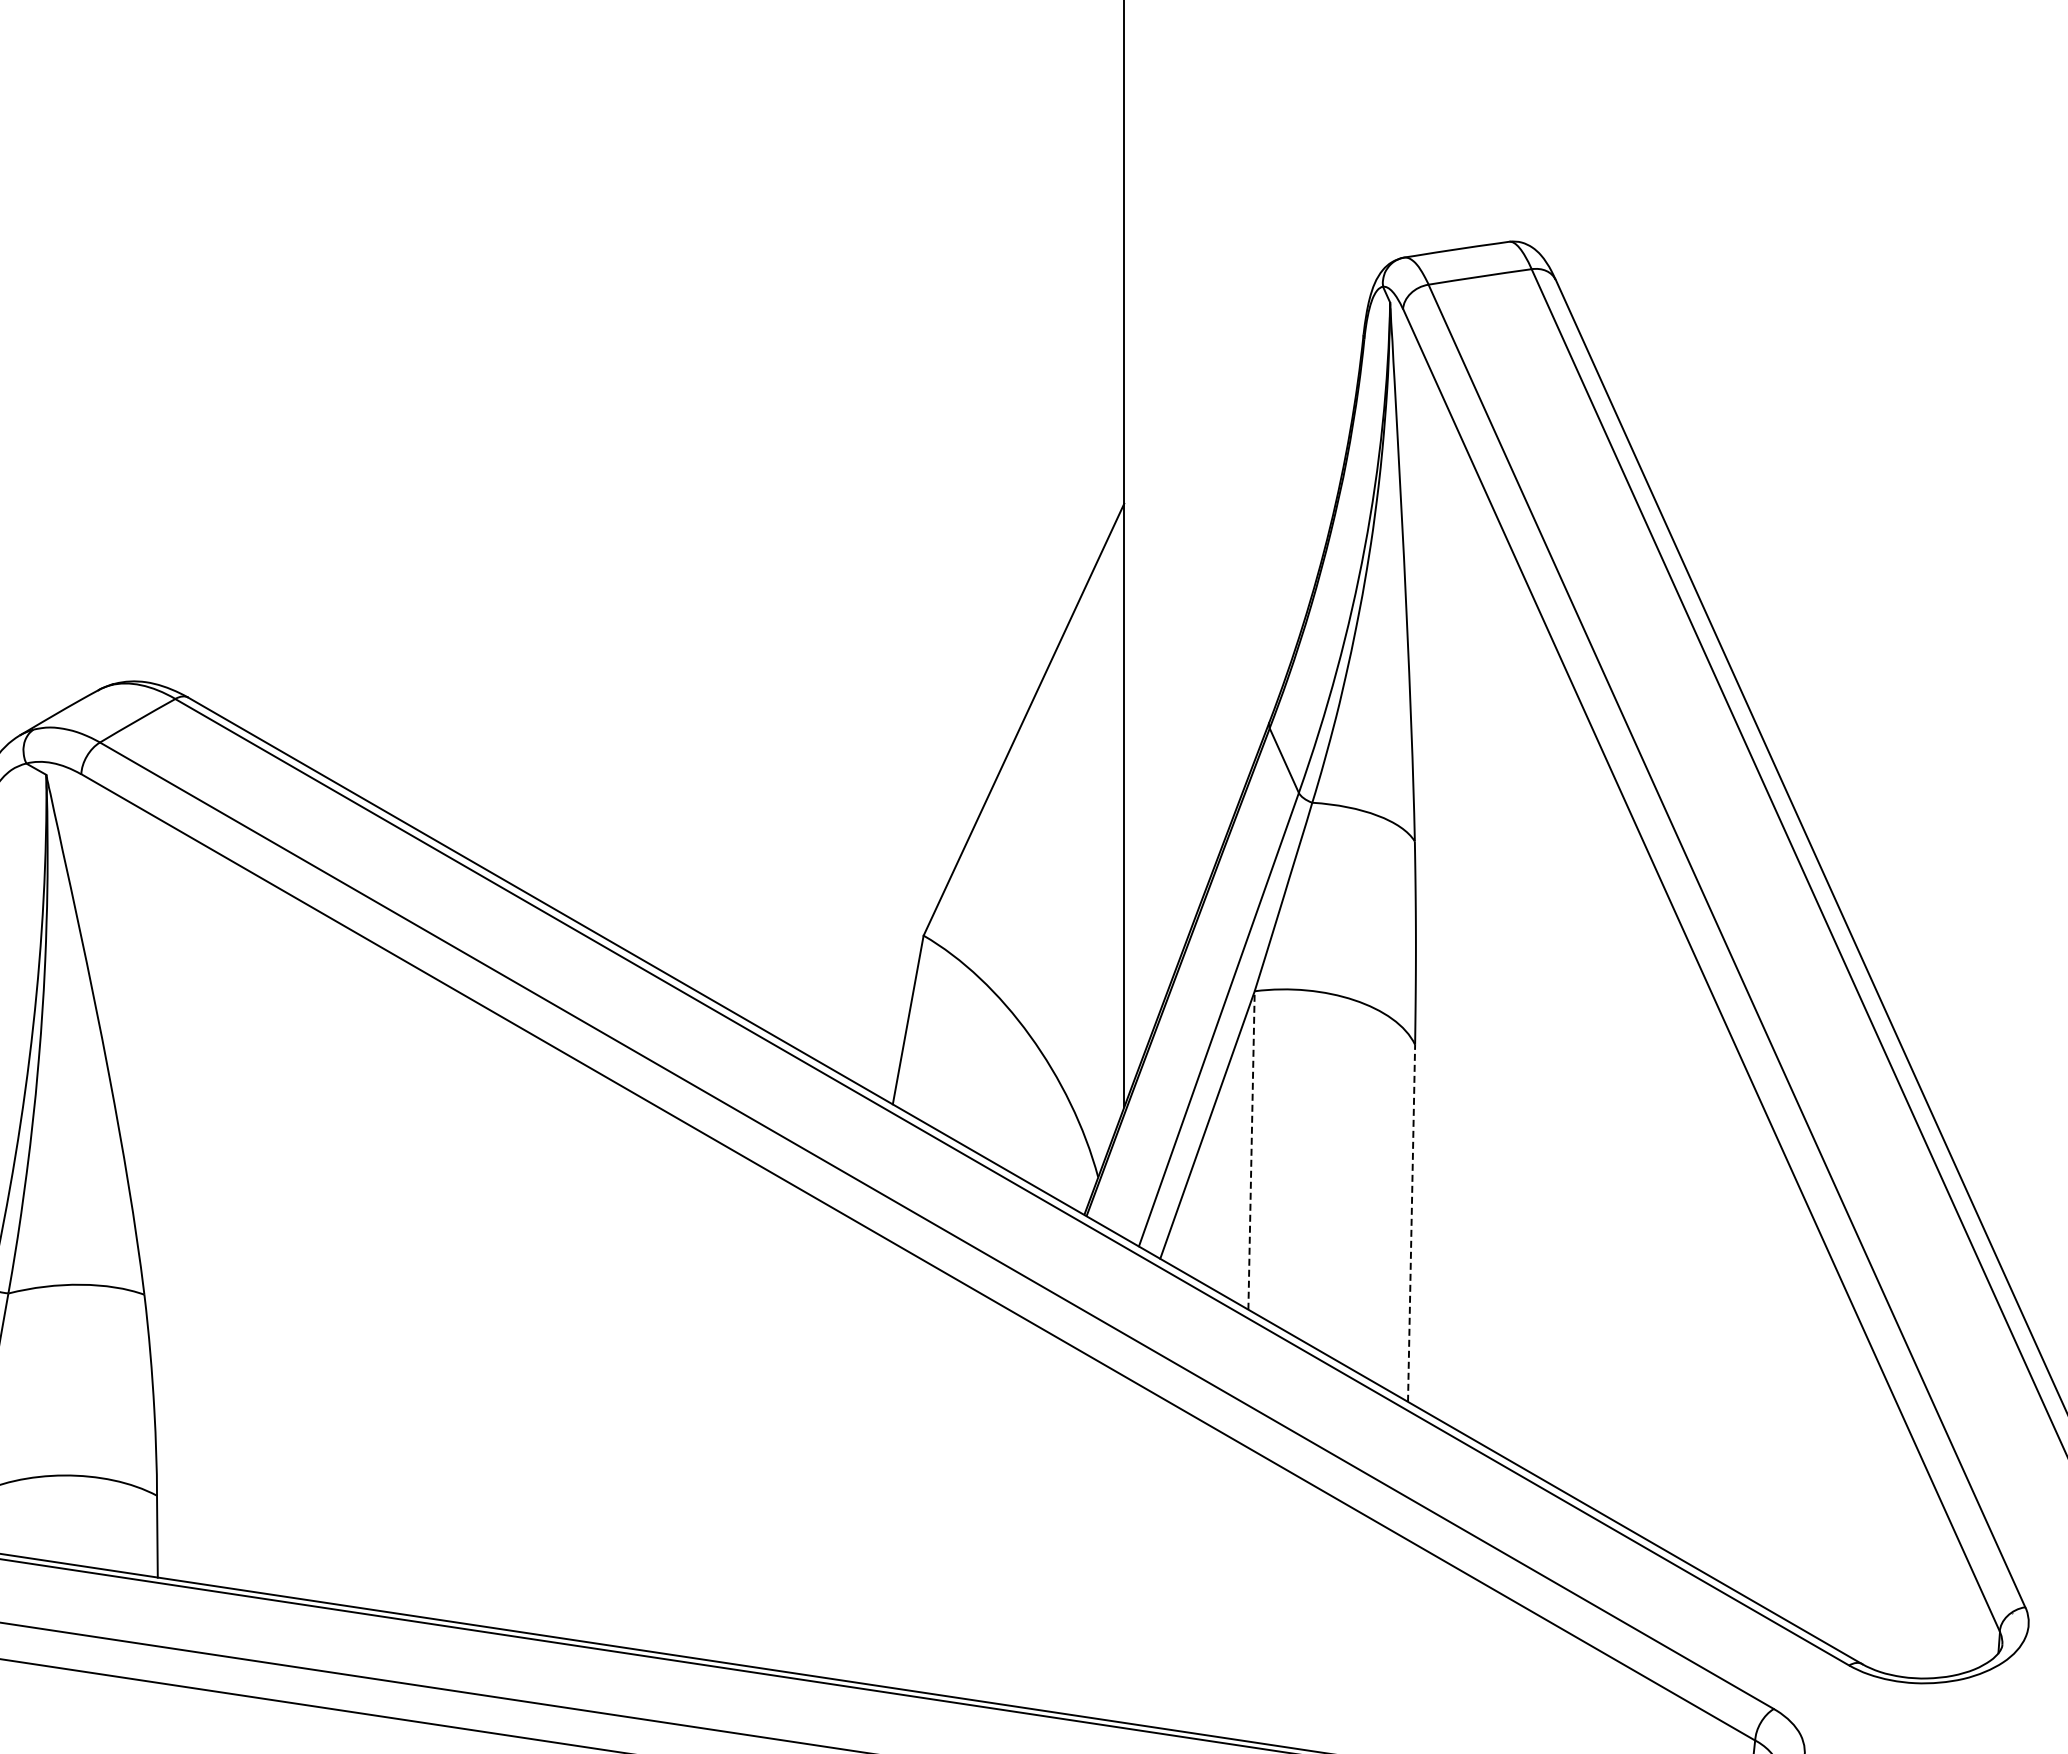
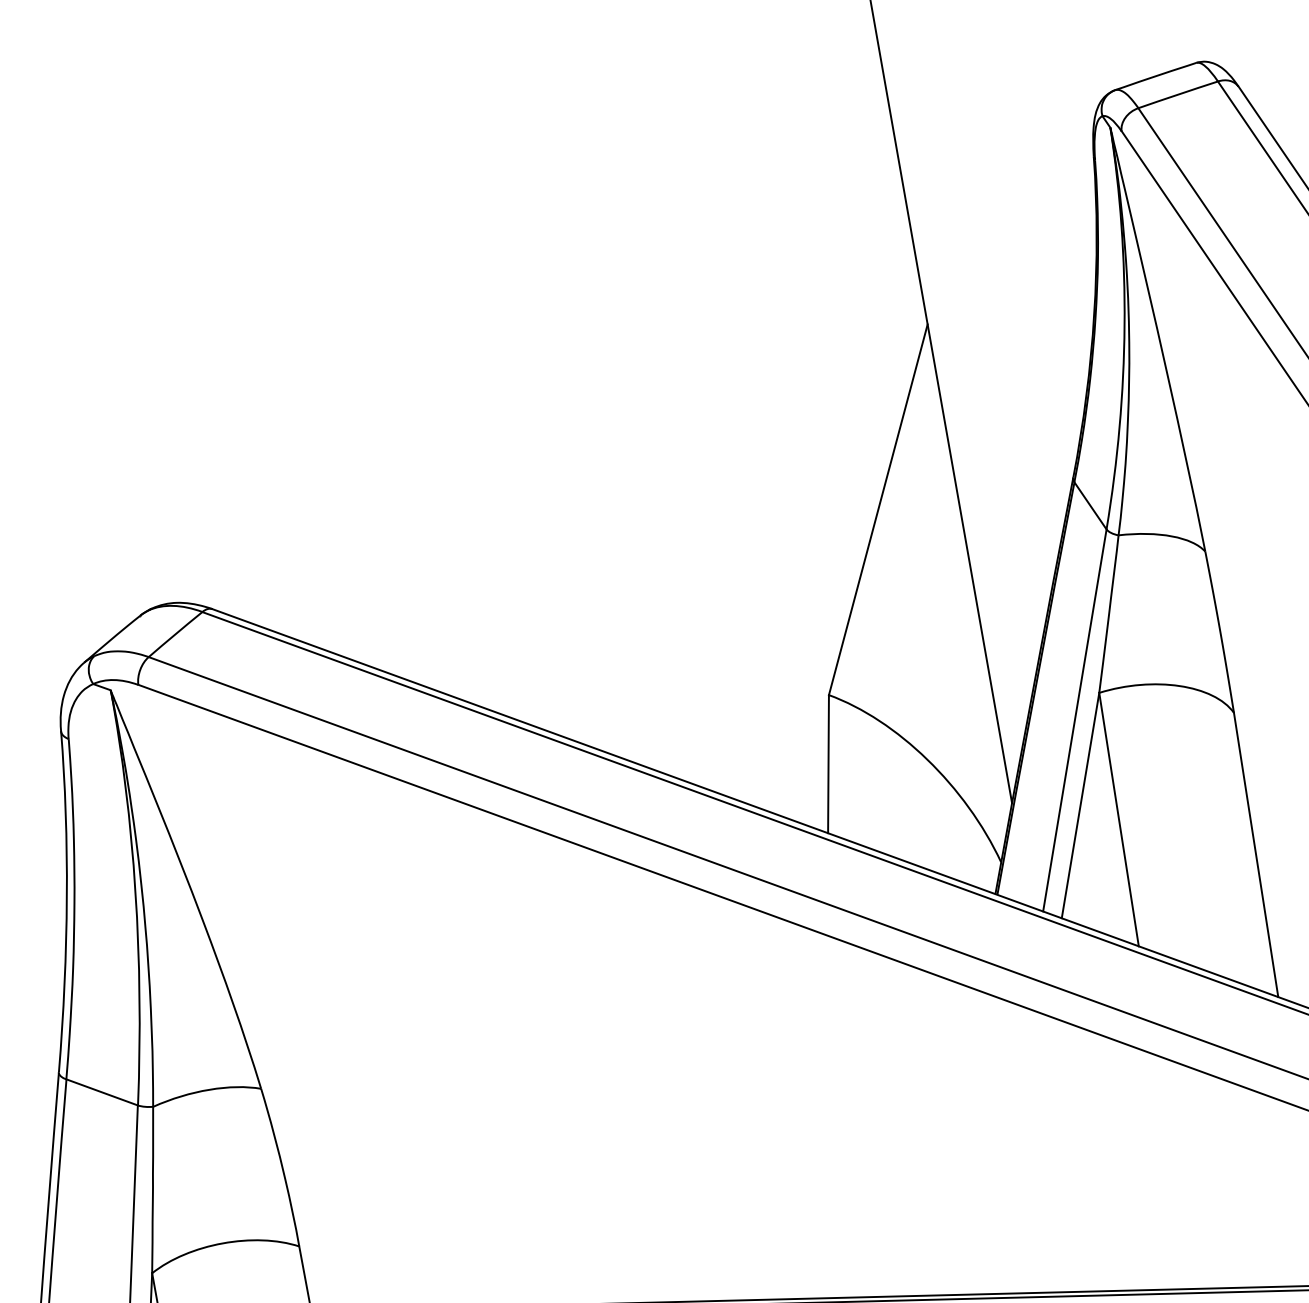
line: (1251, 1150) -> (1119, 819), dashed -> solid
line: (1411, 1223) -> (1256, 855), dashed -> solid

